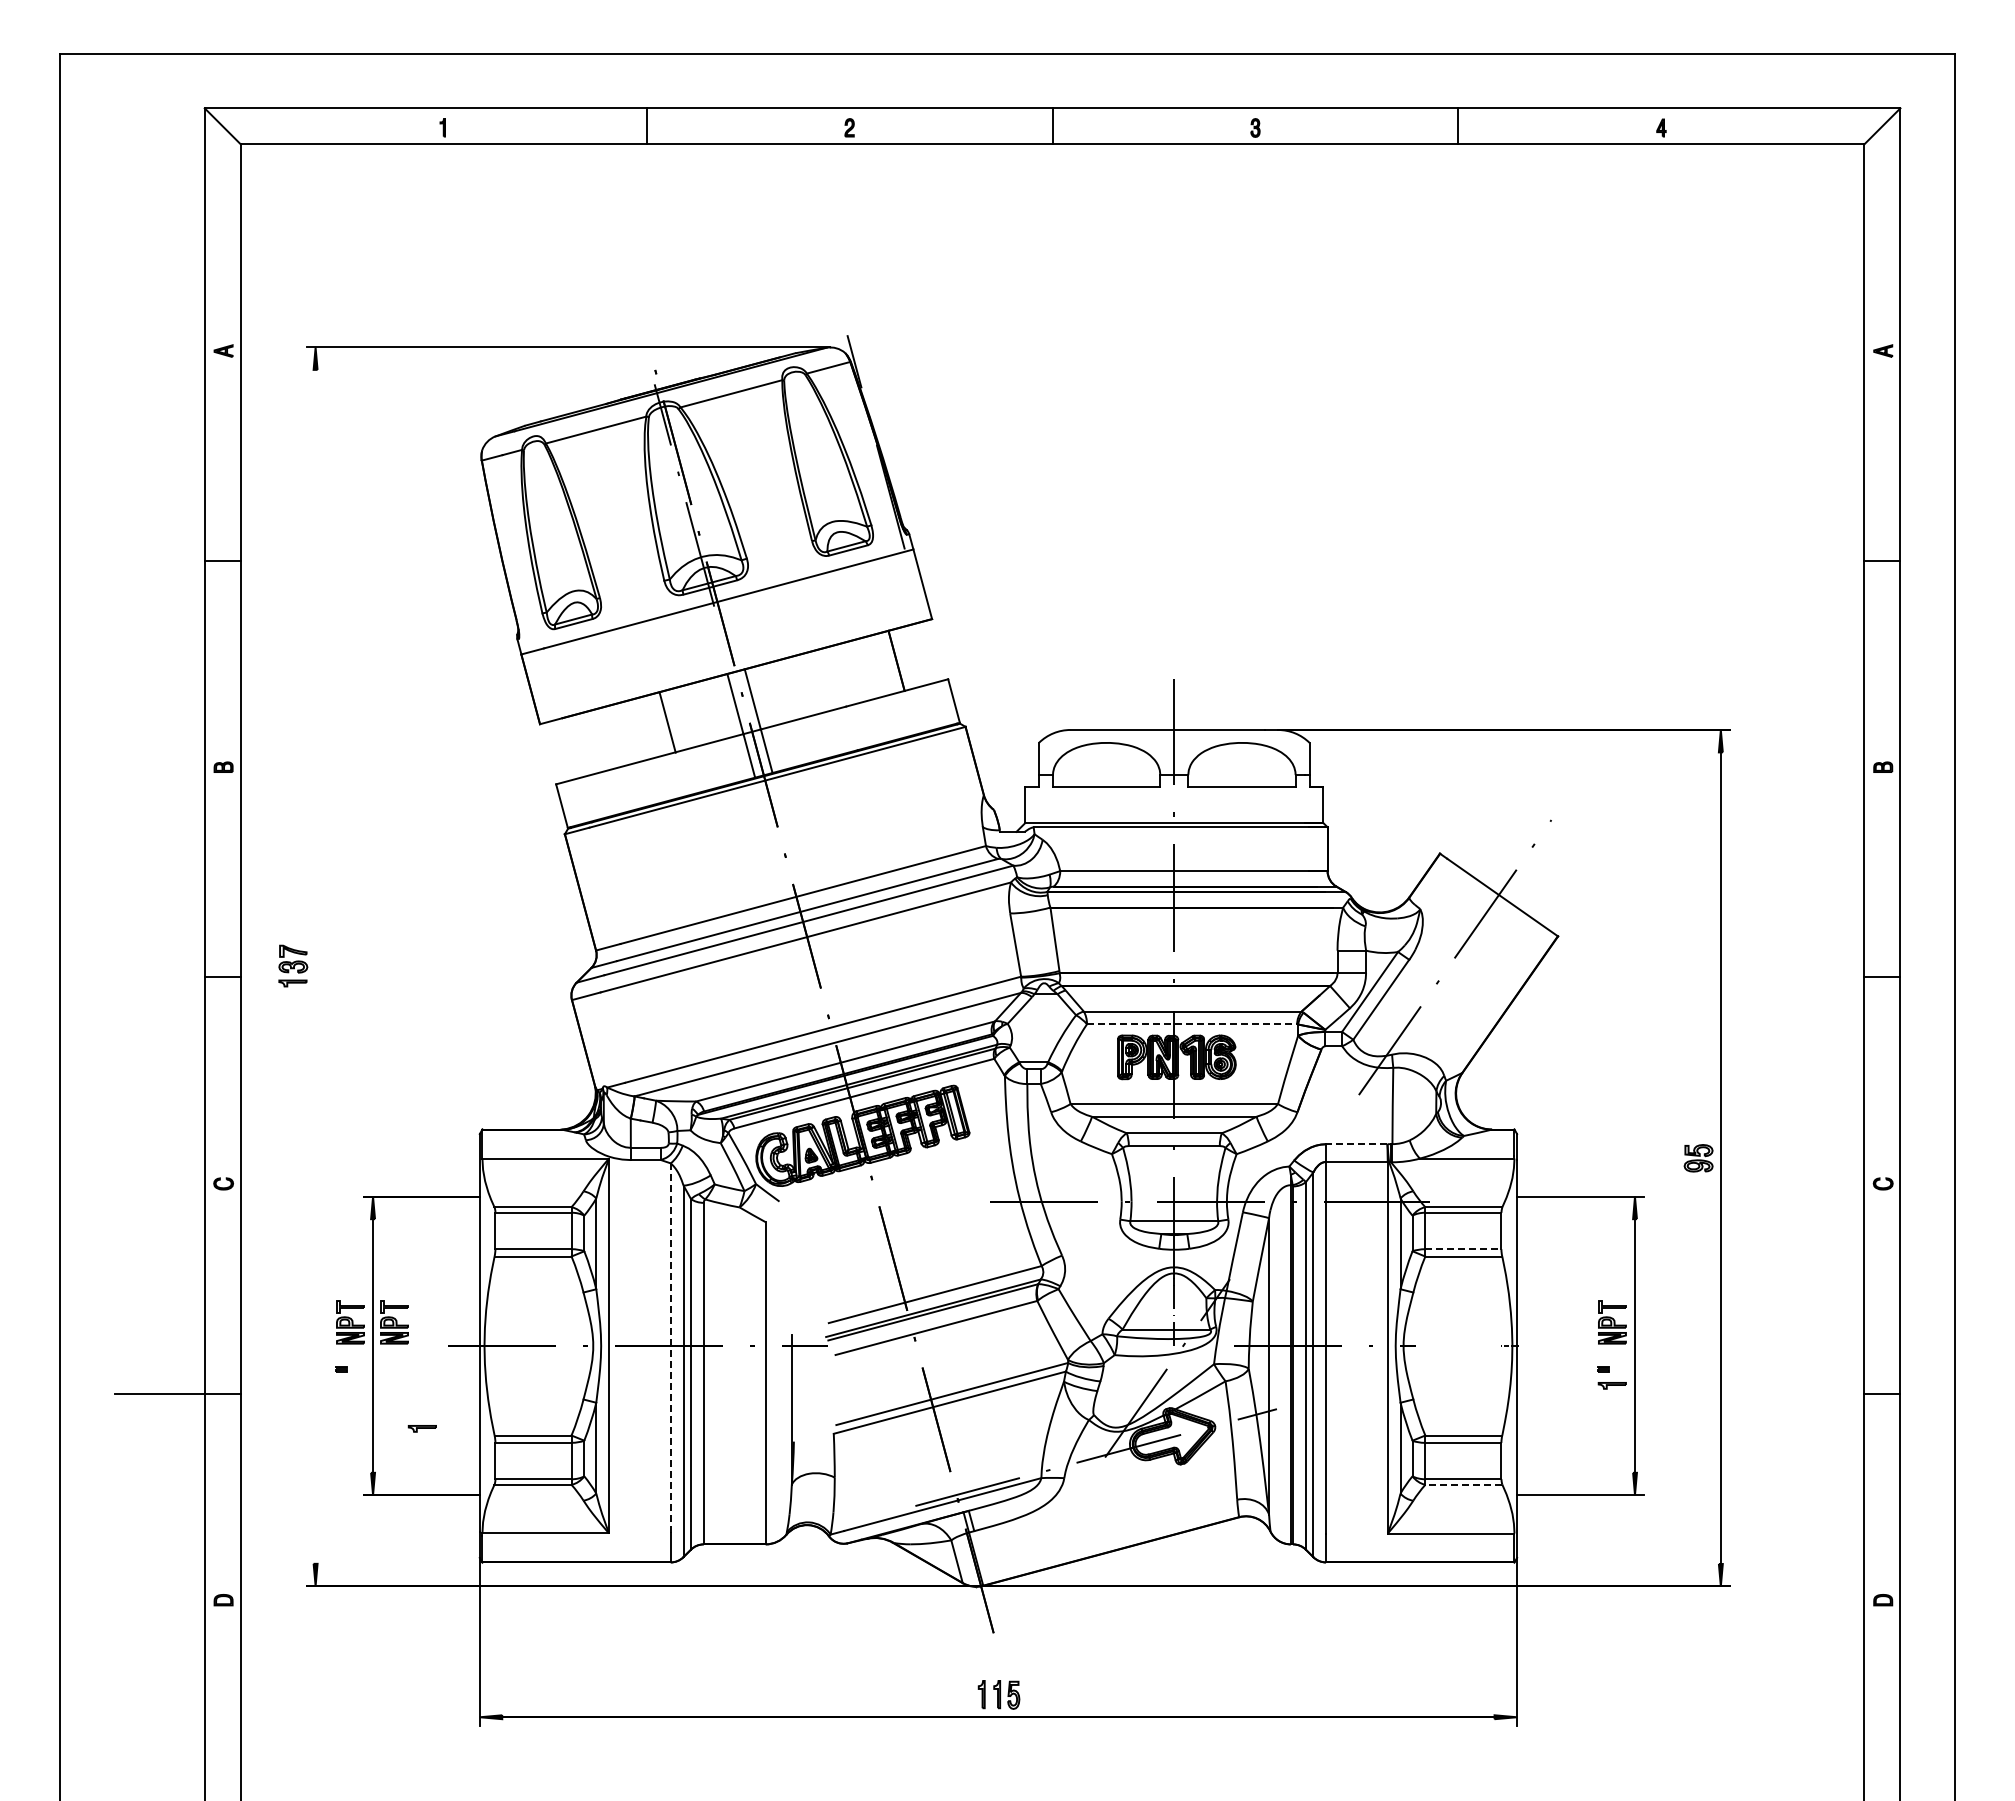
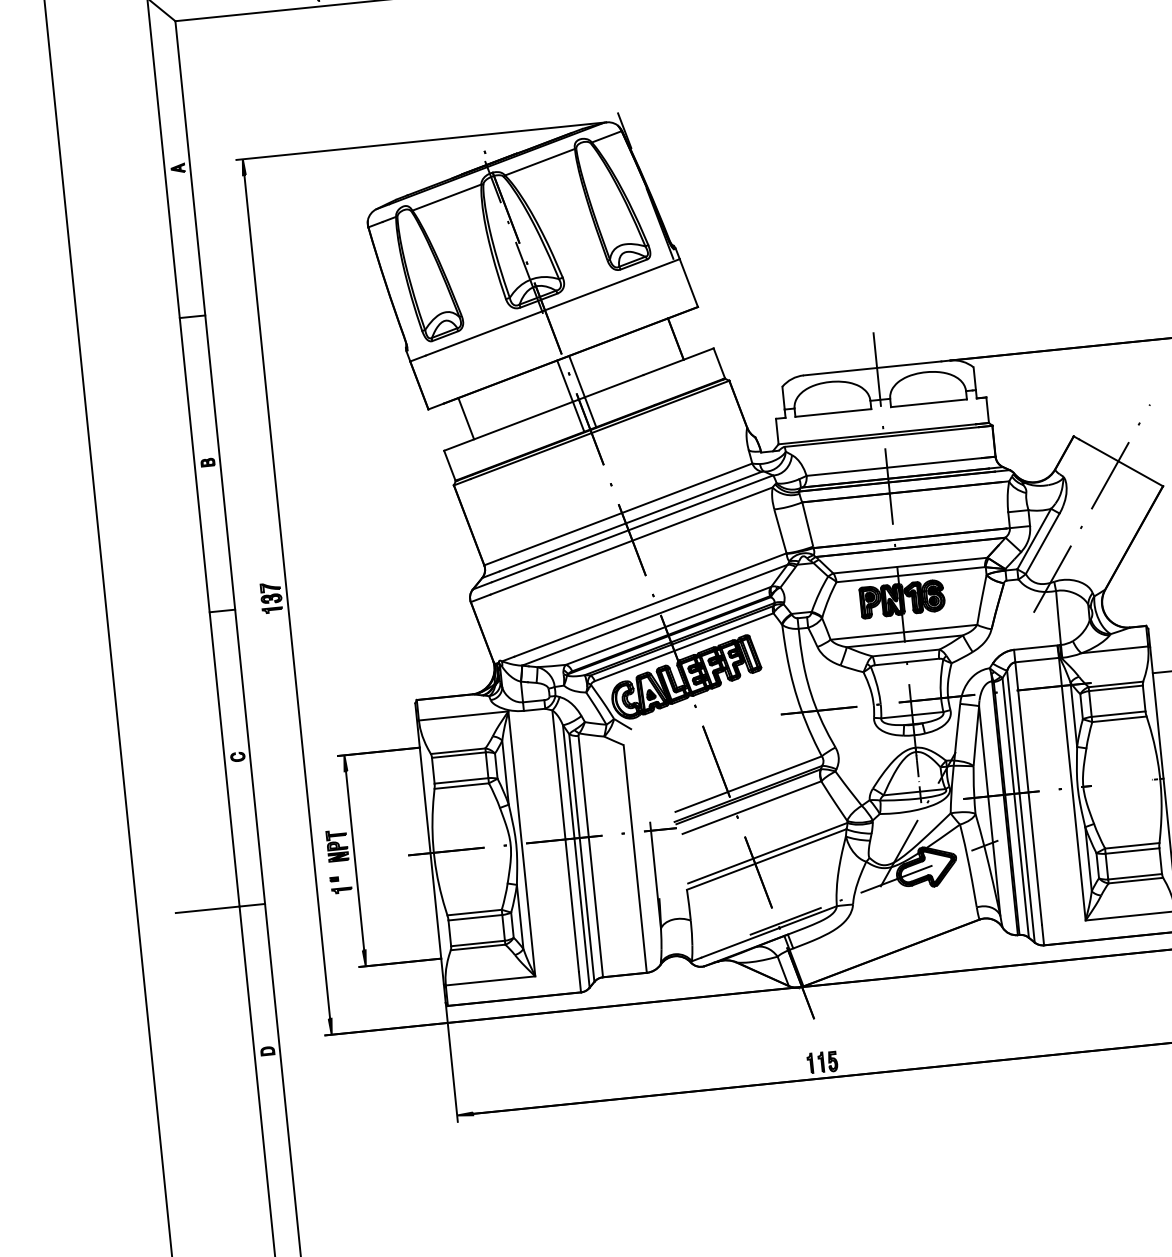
line: (667, 722) -> (466, 418), moved
line: (315, 966) -> (287, 596), added
line: (1192, 1024) -> (911, 574), dashed -> solid
line: (1356, 1144) -> (1035, 647), dashed -> solid
line: (1463, 1249) -> (1118, 714), dashed -> solid
part: (394, 1322) -> (368, 842), removed
line: (670, 1348) -> (565, 841), dashed -> solid
part: (421, 1428) -> (341, 890), moved
line: (1463, 1484) -> (1135, 880), dashed -> solid

